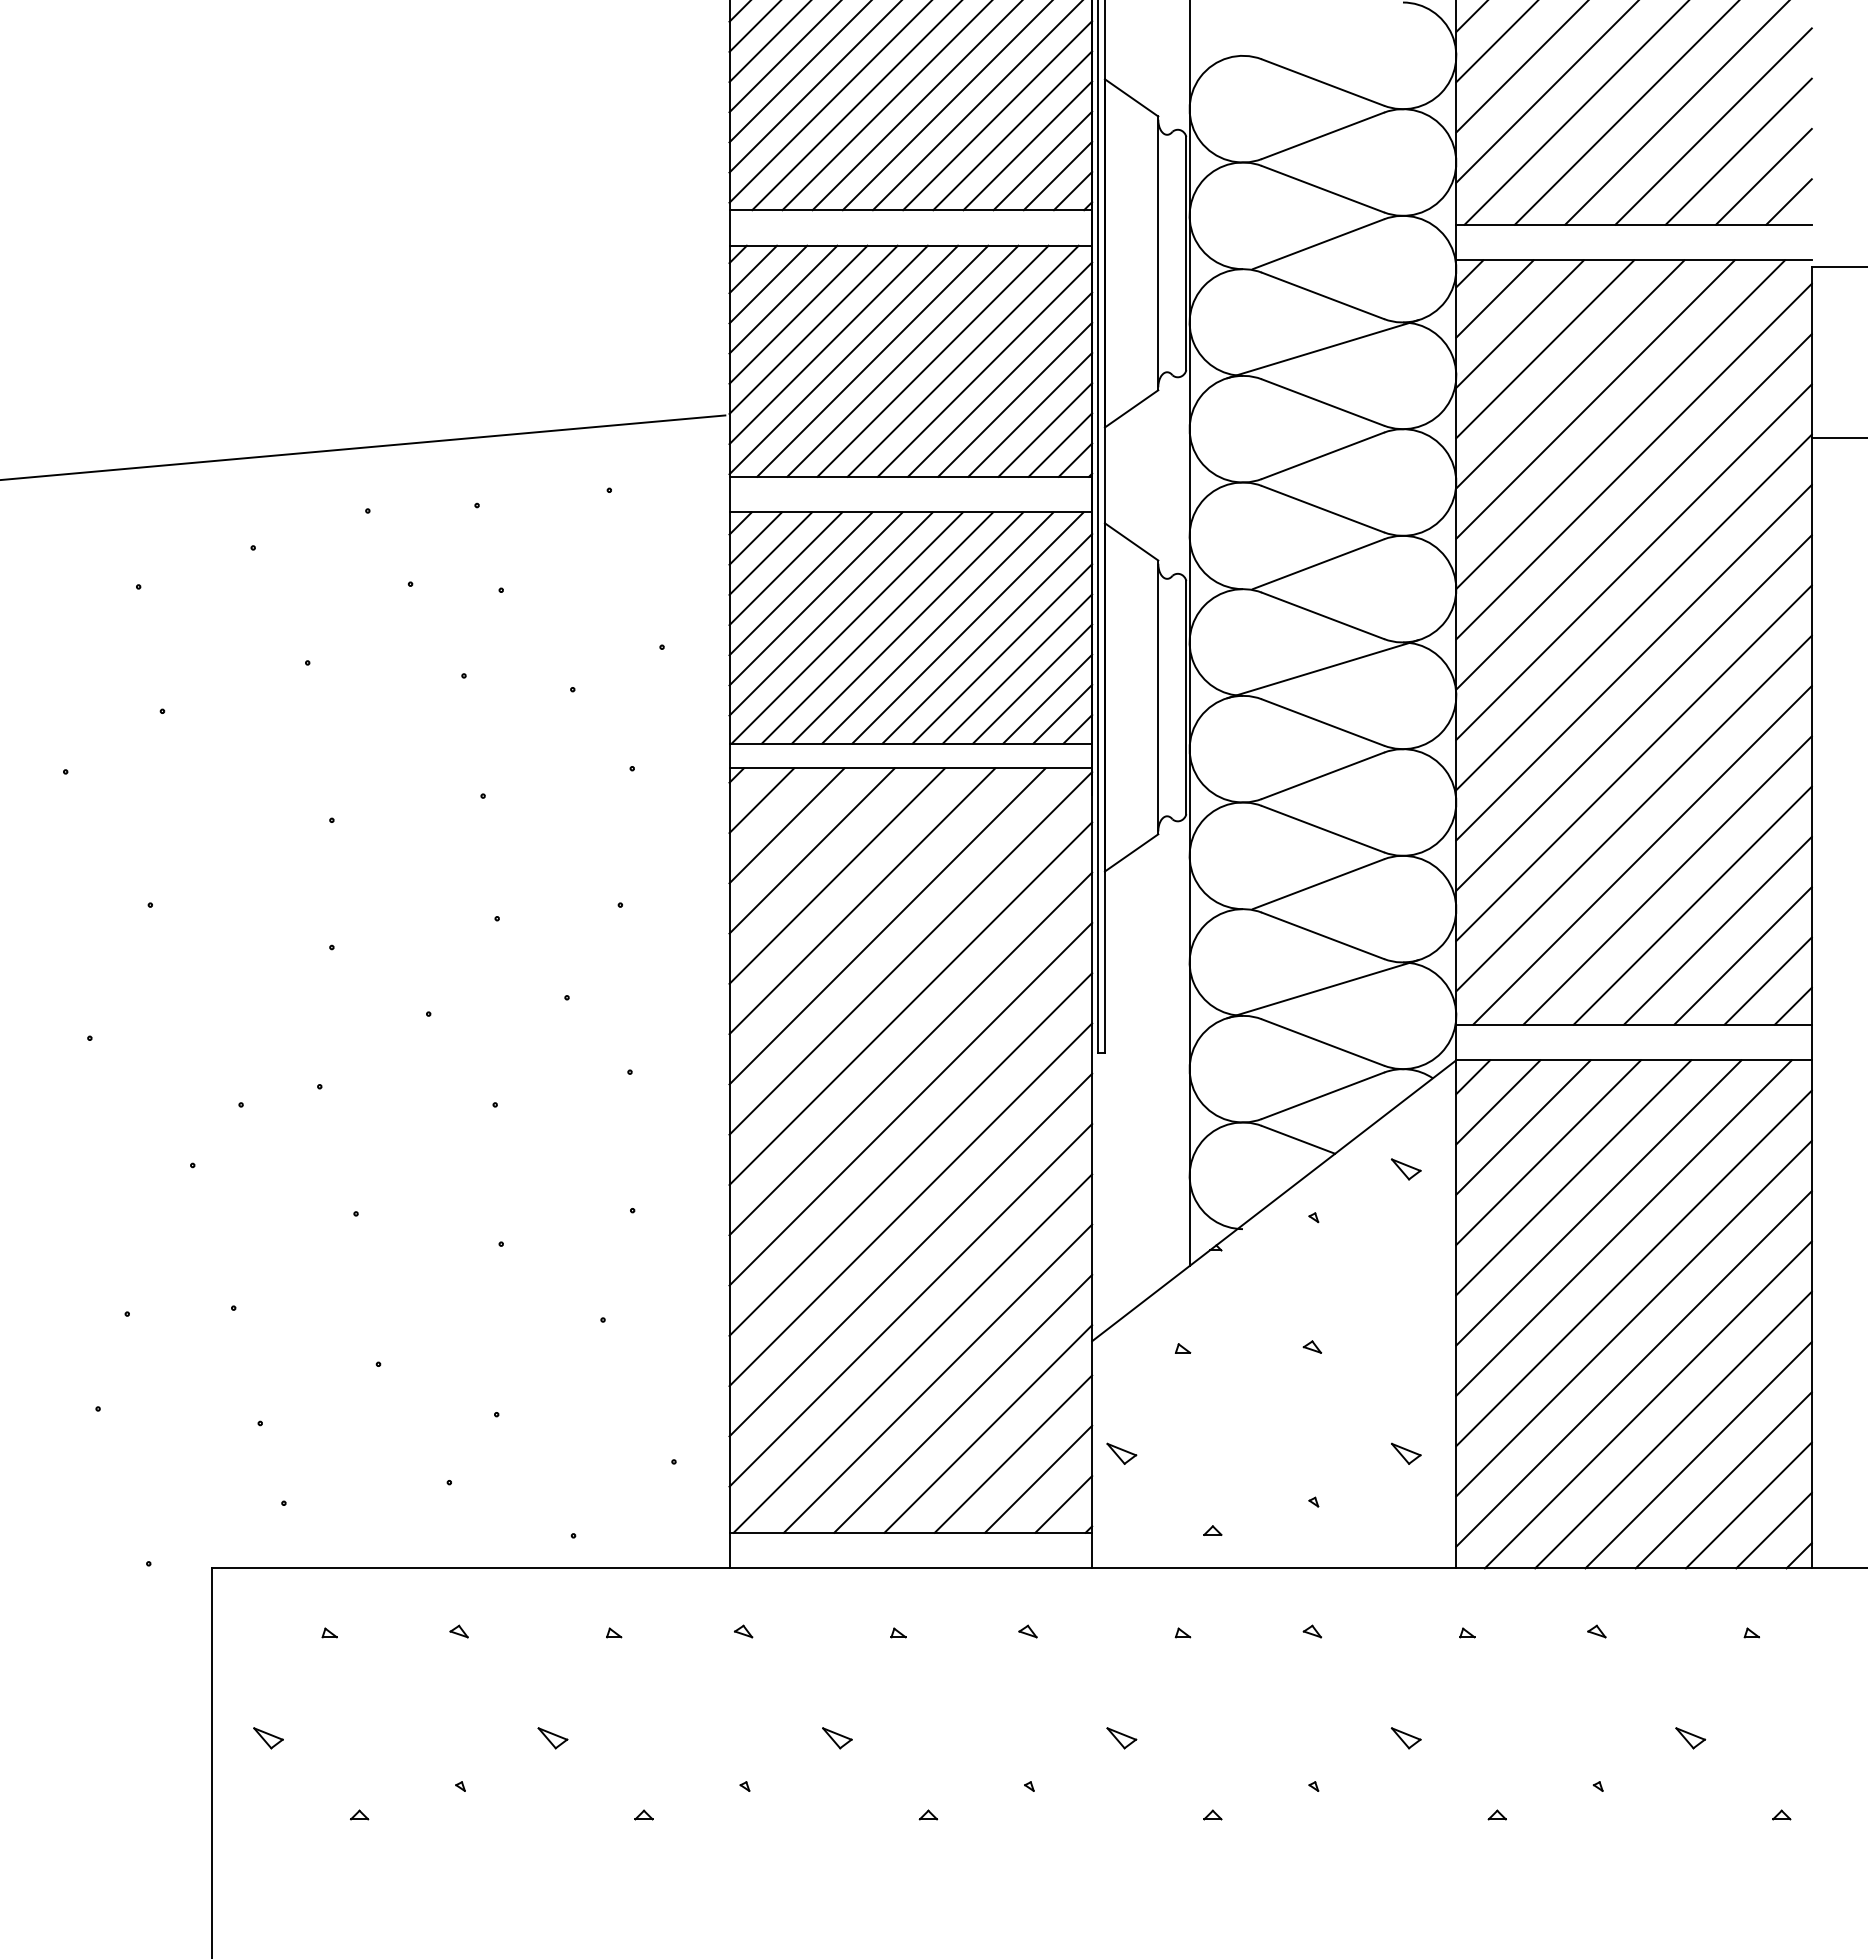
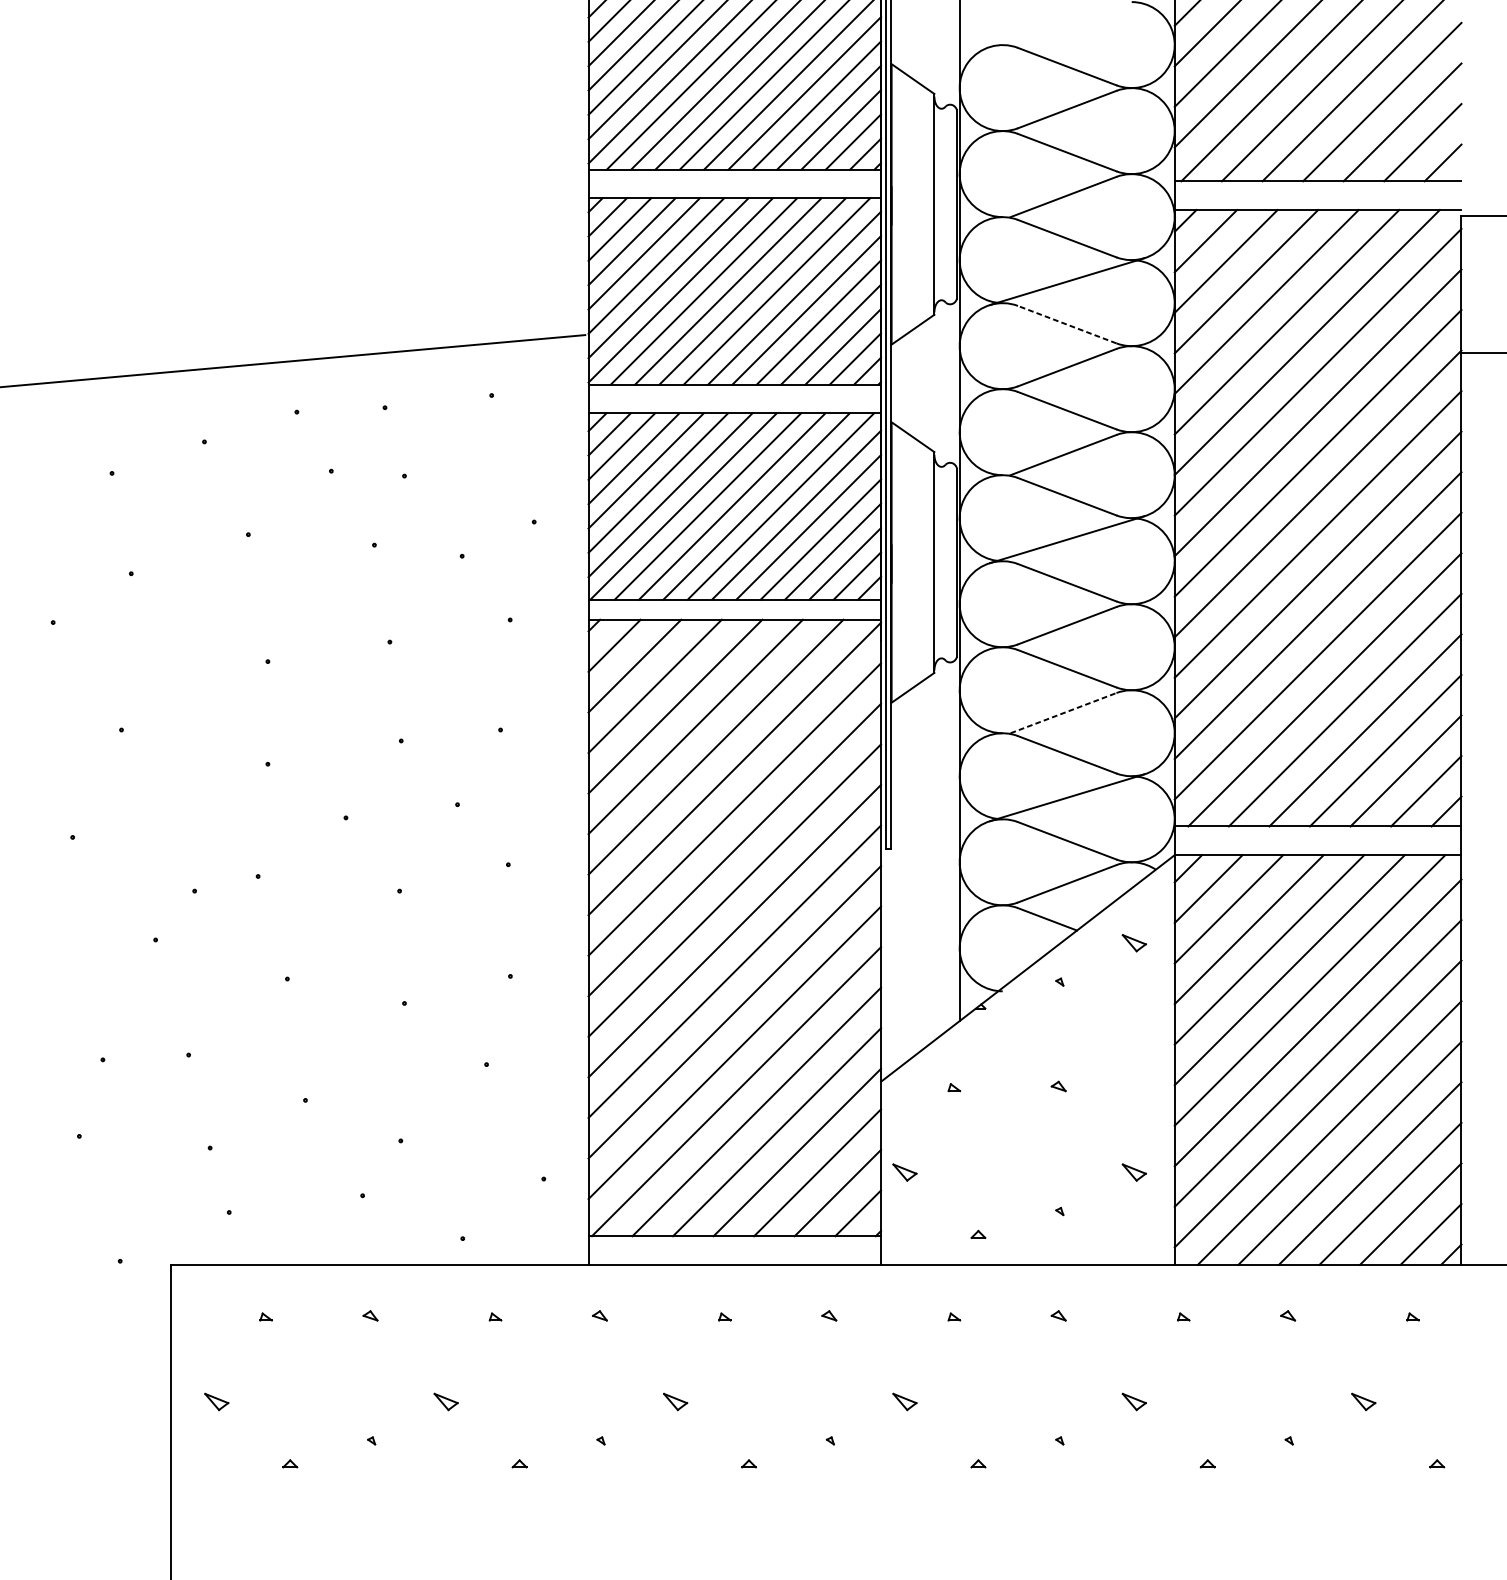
line: (1322, 402) -> (1066, 324), solid -> dashed
line: (1318, 884) -> (1063, 713), solid -> dashed

